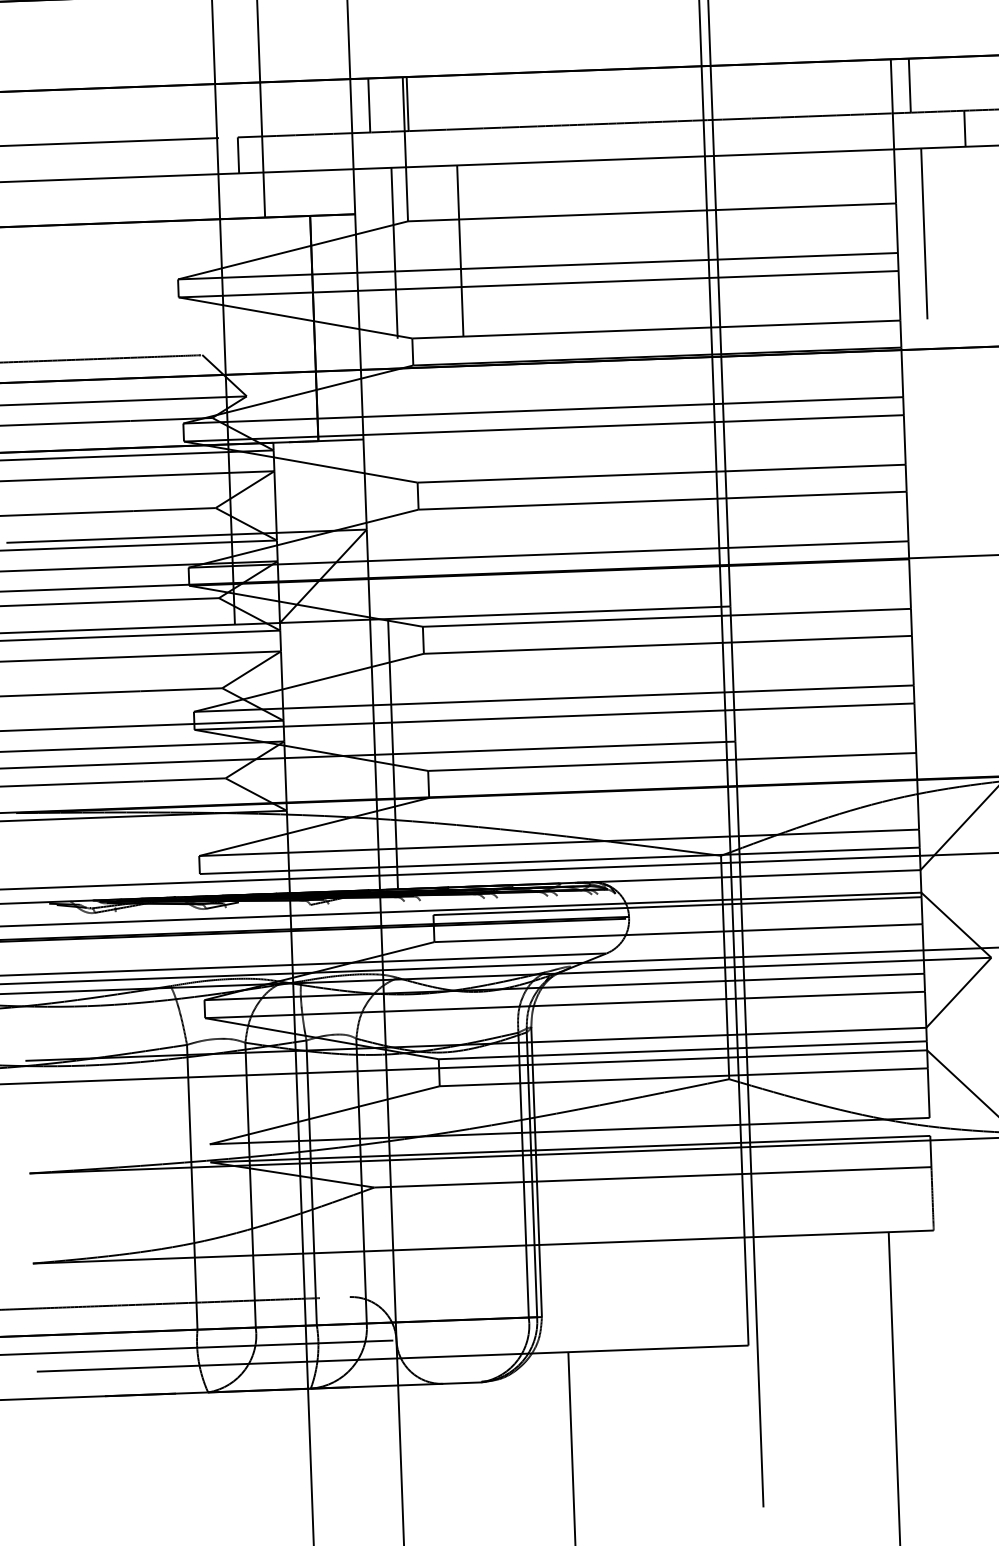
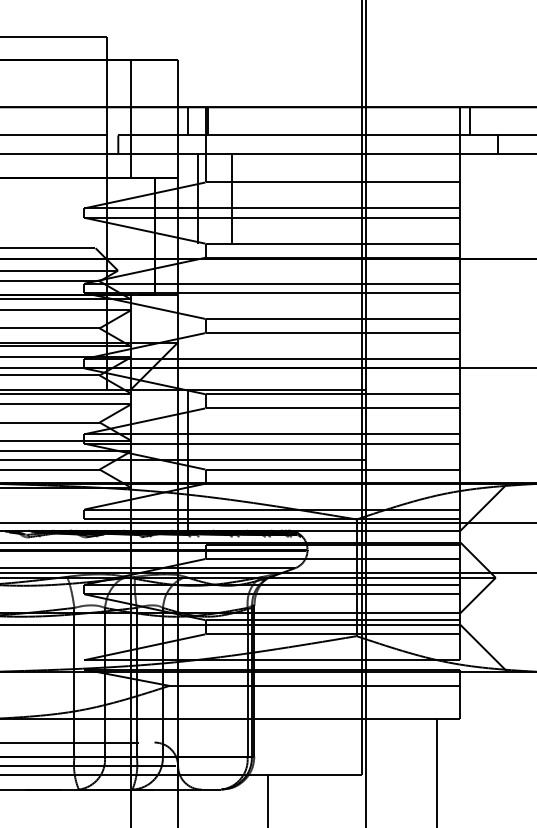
line: (924, 233) -> (474, 198), removed

